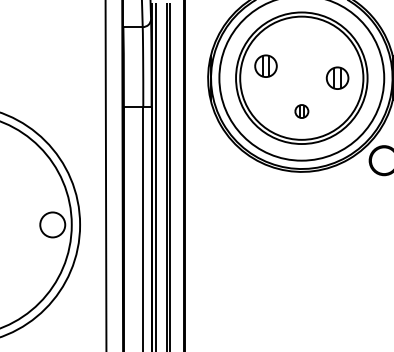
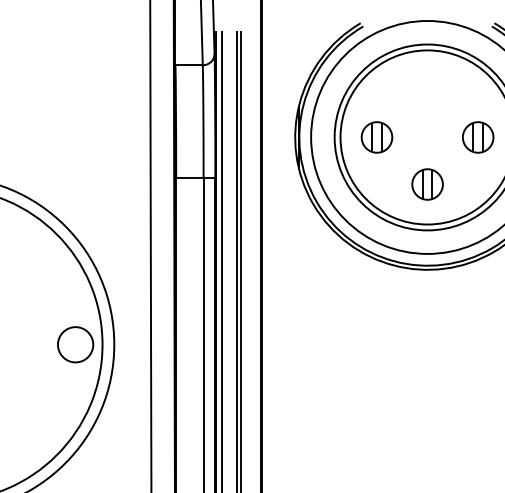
part: (265, 65) -> (376, 136), moved
part: (301, 111) -> (427, 184), size x1.67

